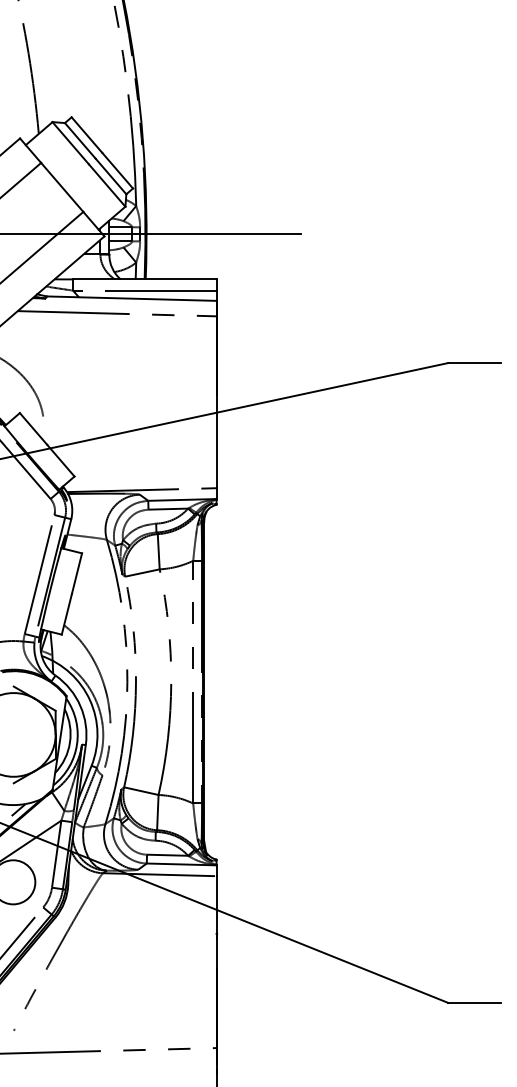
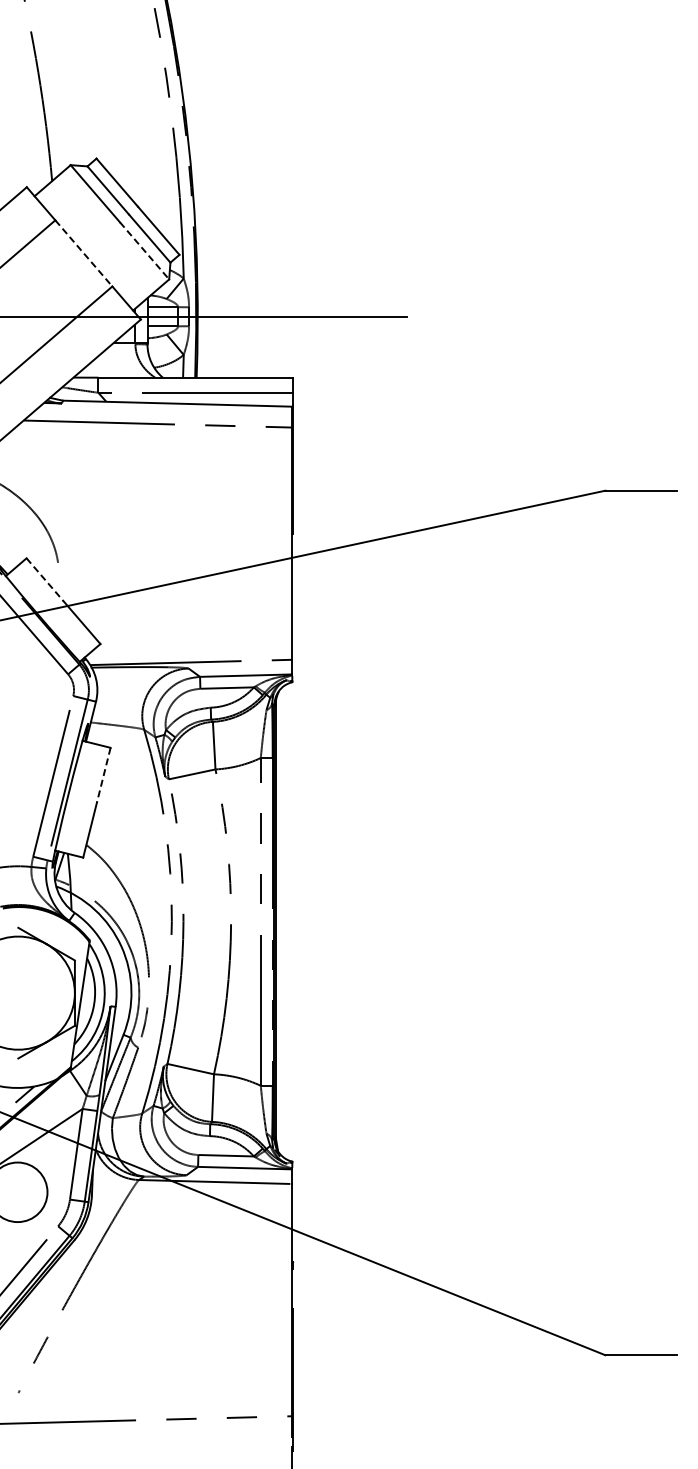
line: (107, 185) -> (144, 250), solid -> dashed
line: (62, 187) -> (83, 253), solid -> dashed
line: (33, 429) -> (45, 580), solid -> dashed
line: (76, 573) -> (103, 775), solid -> dashed

